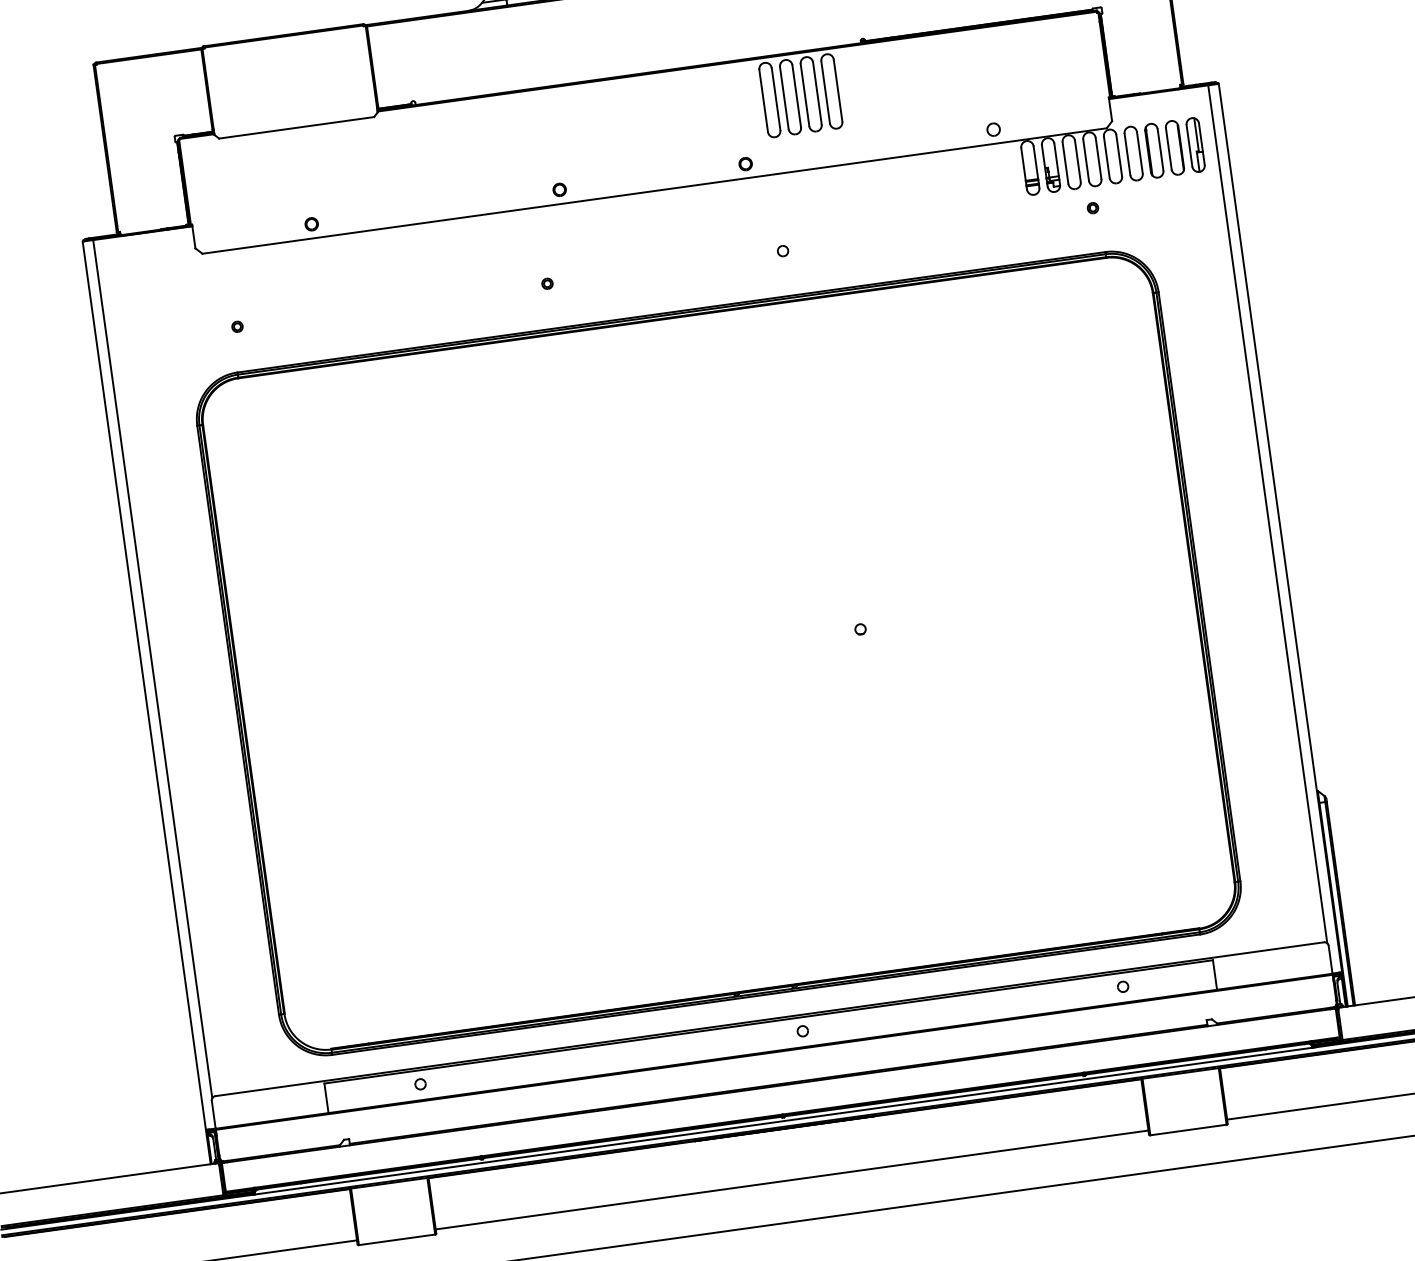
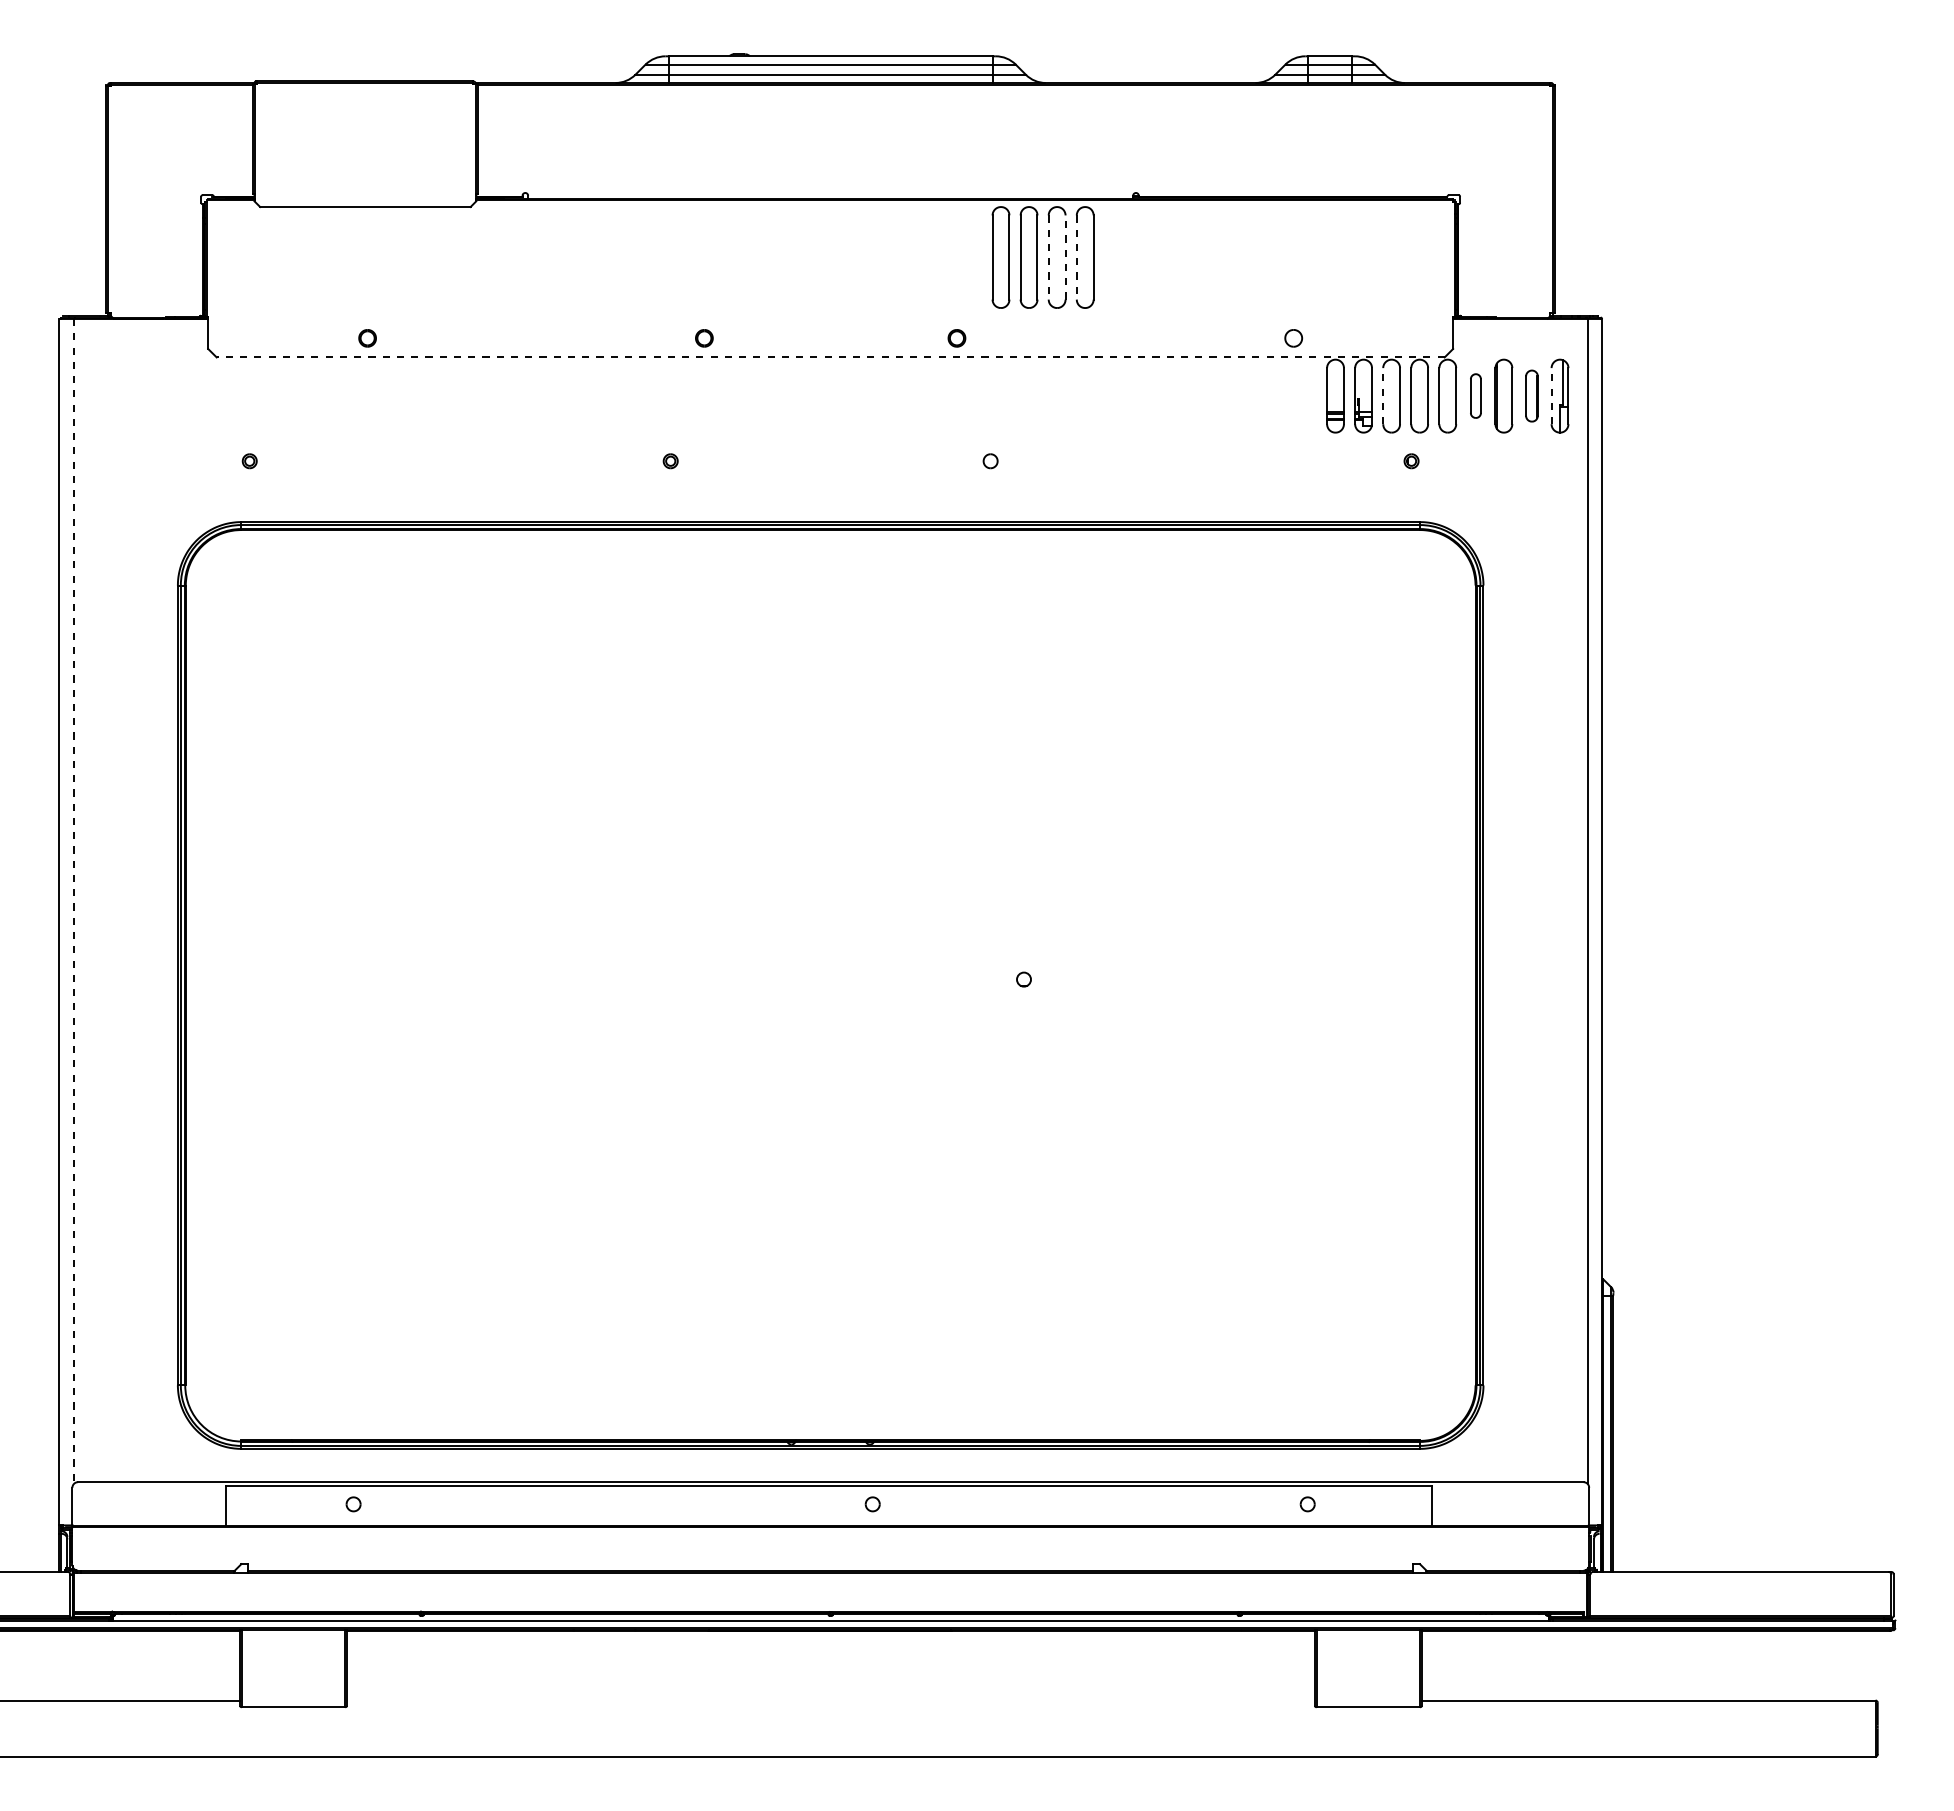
line: (817, 93) -> (1065, 257), solid -> dashed
line: (825, 93) -> (1076, 258), solid -> dashed
line: (804, 95) -> (1048, 258), solid -> dashed
line: (1189, 145) -> (1551, 395), solid -> dashed
part: (1174, 147) -> (1531, 395), size x0.7
part: (1133, 153) -> (1475, 395), size x0.6
line: (1065, 162) -> (1383, 395), solid -> dashed
line: (654, 191) -> (830, 357), solid -> dashed
line: (152, 669) -> (73, 901), solid -> dashed
line: (791, 1180) -> (830, 1700), removed

